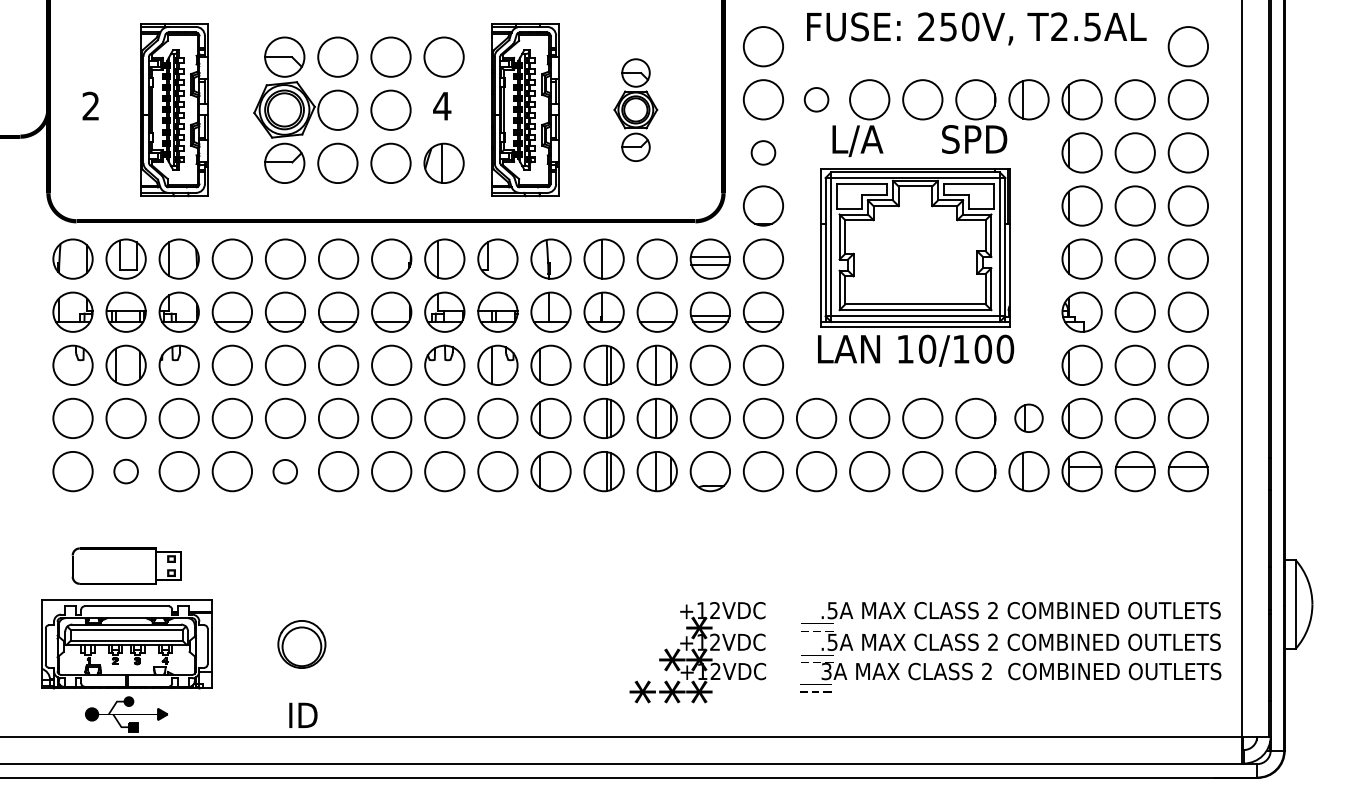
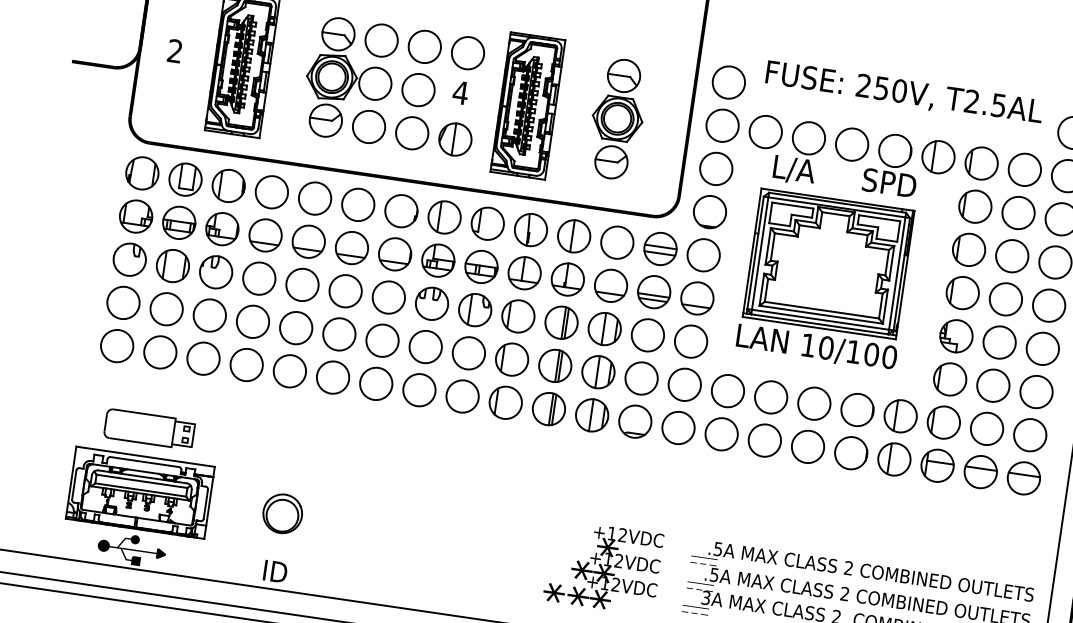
circle: (816, 99) -> (765, 131), size x1.67
part: (635, 109) -> (617, 118), size x1.43
circle: (763, 152) -> (716, 168), size x1.67
part: (1028, 417) -> (900, 415), size x1.43
circle: (125, 471) -> (159, 352), size x1.67
circle: (284, 471) -> (289, 371), size x1.67

